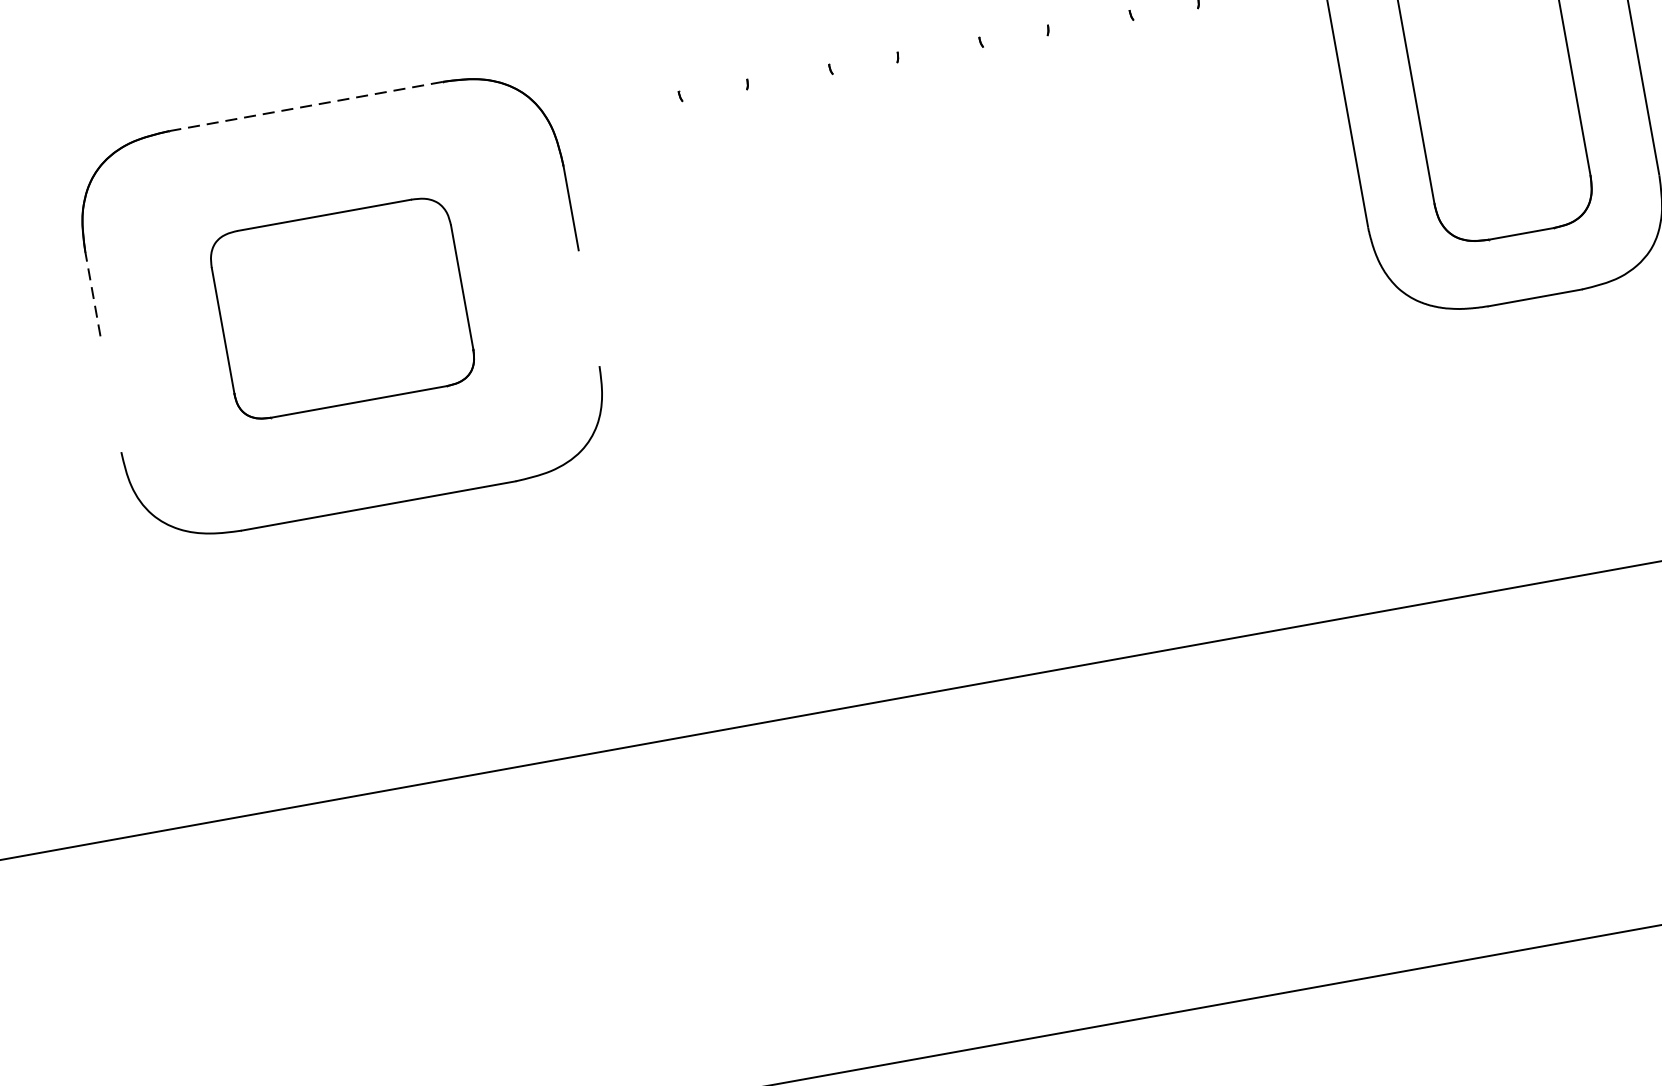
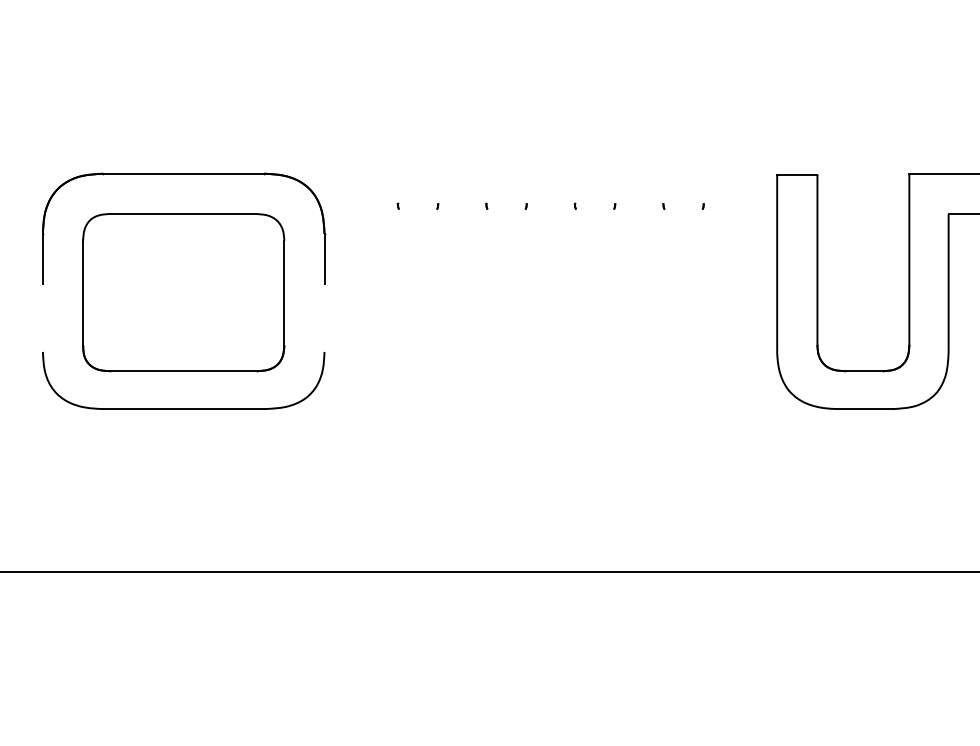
line: (307, 105) -> (184, 173), dashed -> solid
line: (92, 293) -> (42, 258), dashed -> solid
part: (341, 308) -> (183, 292), size x1.43

